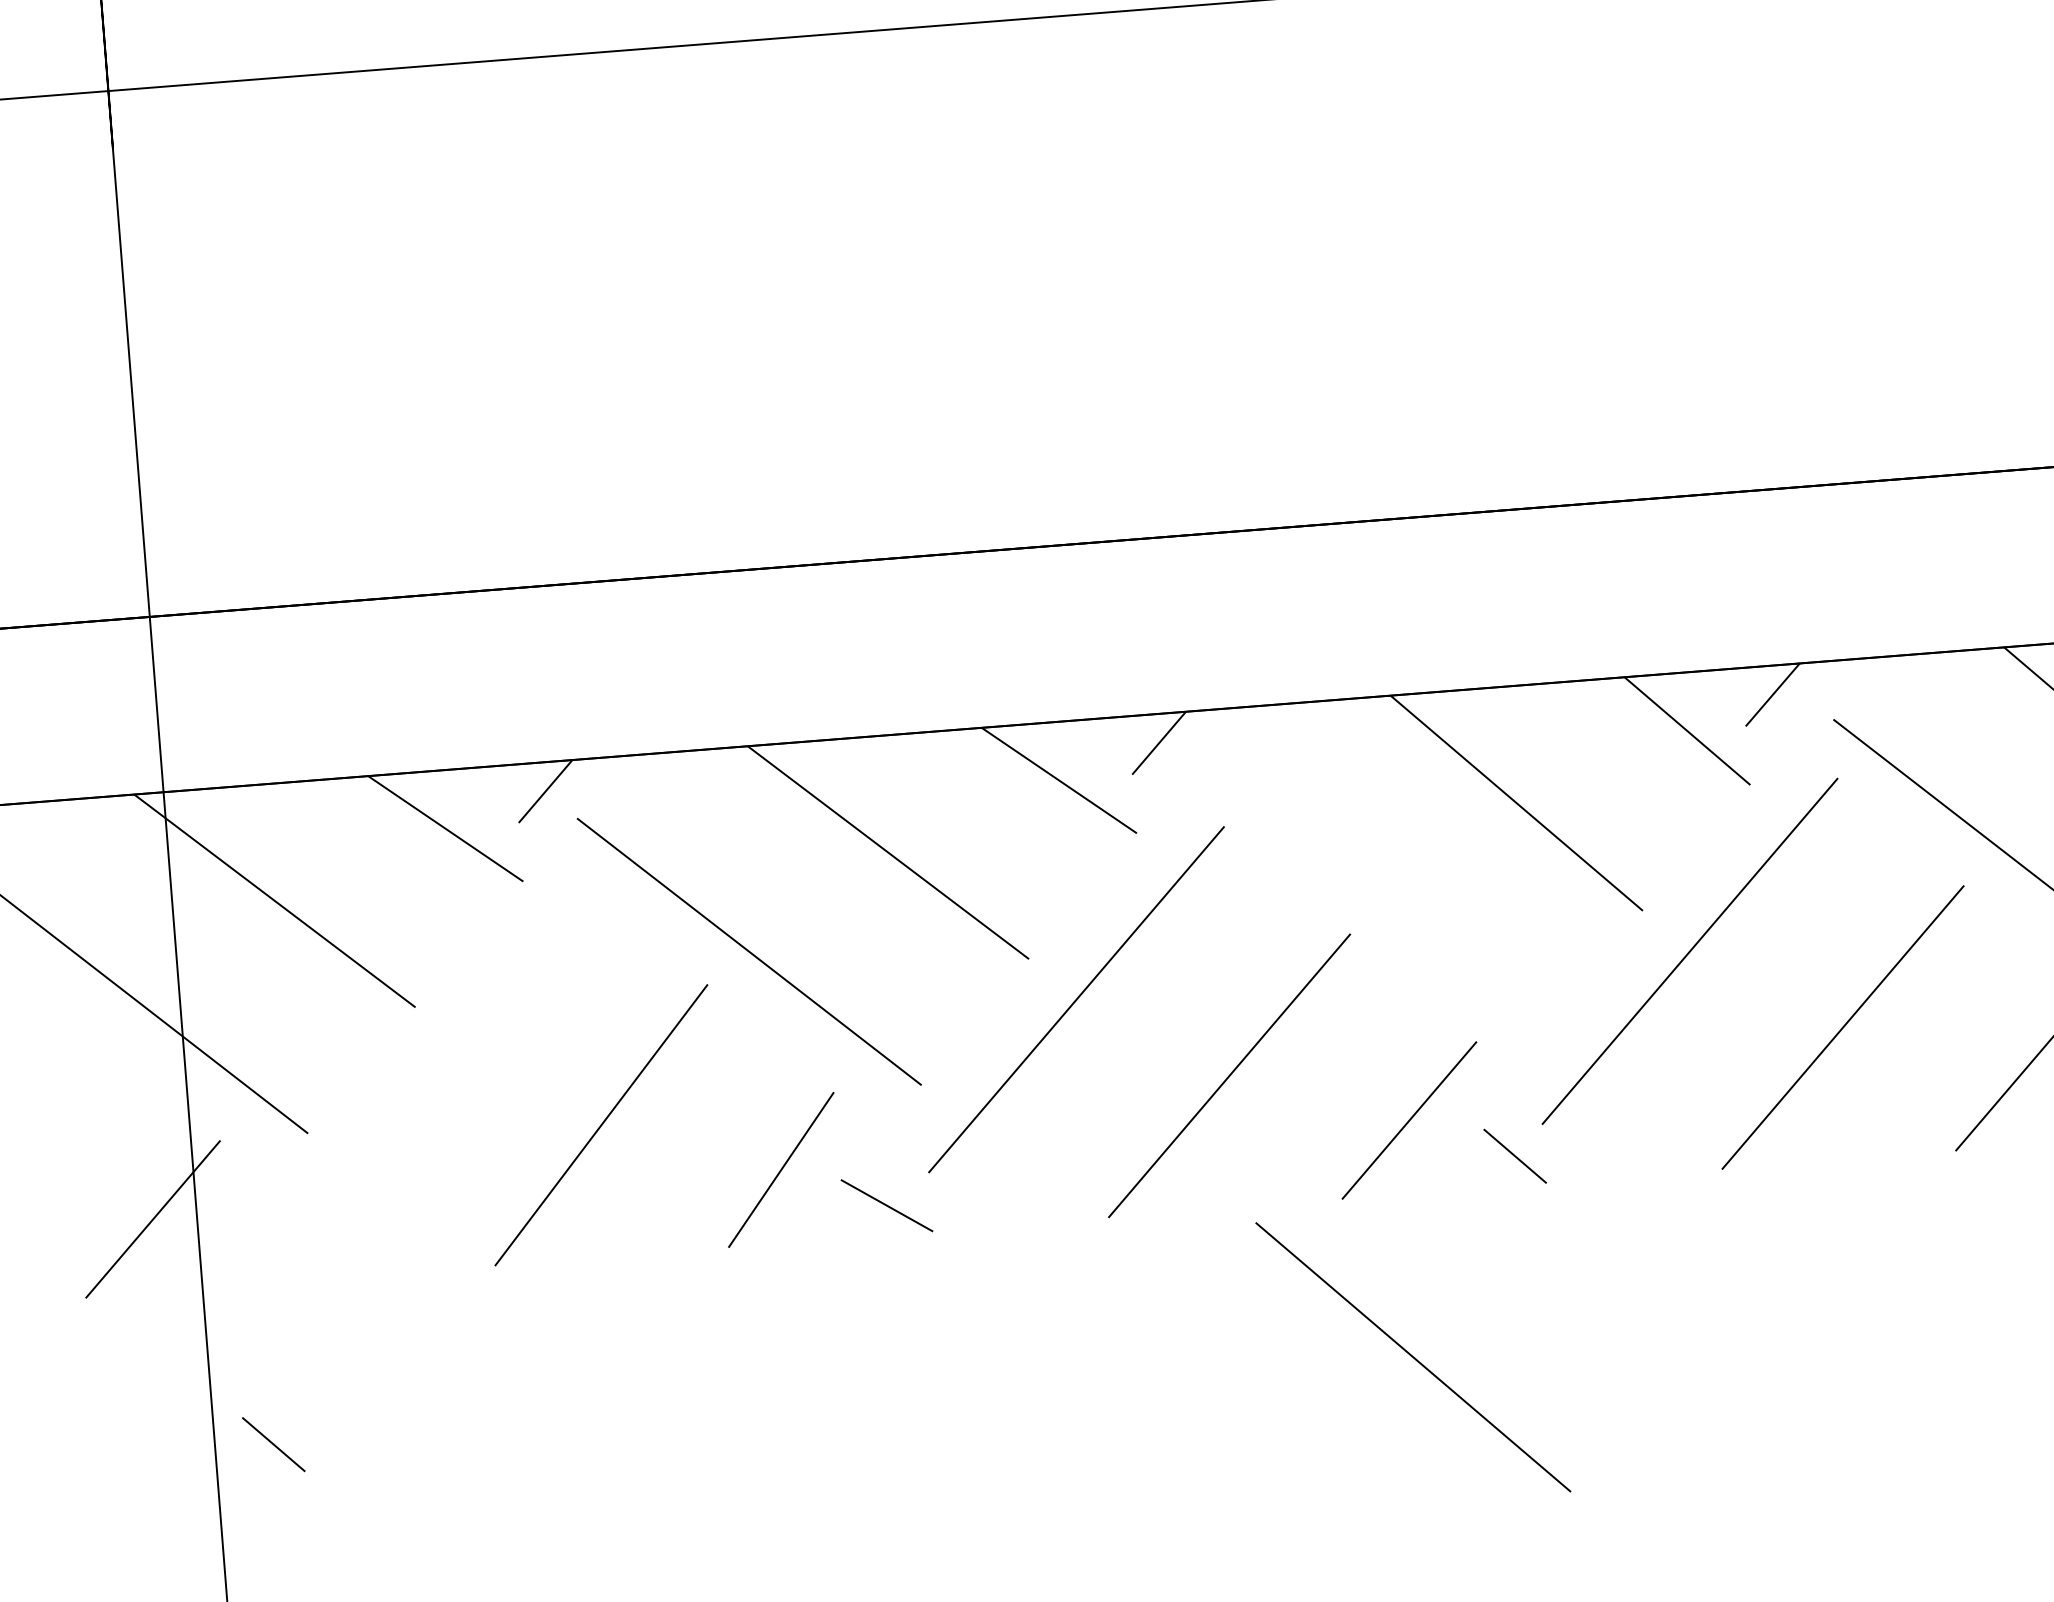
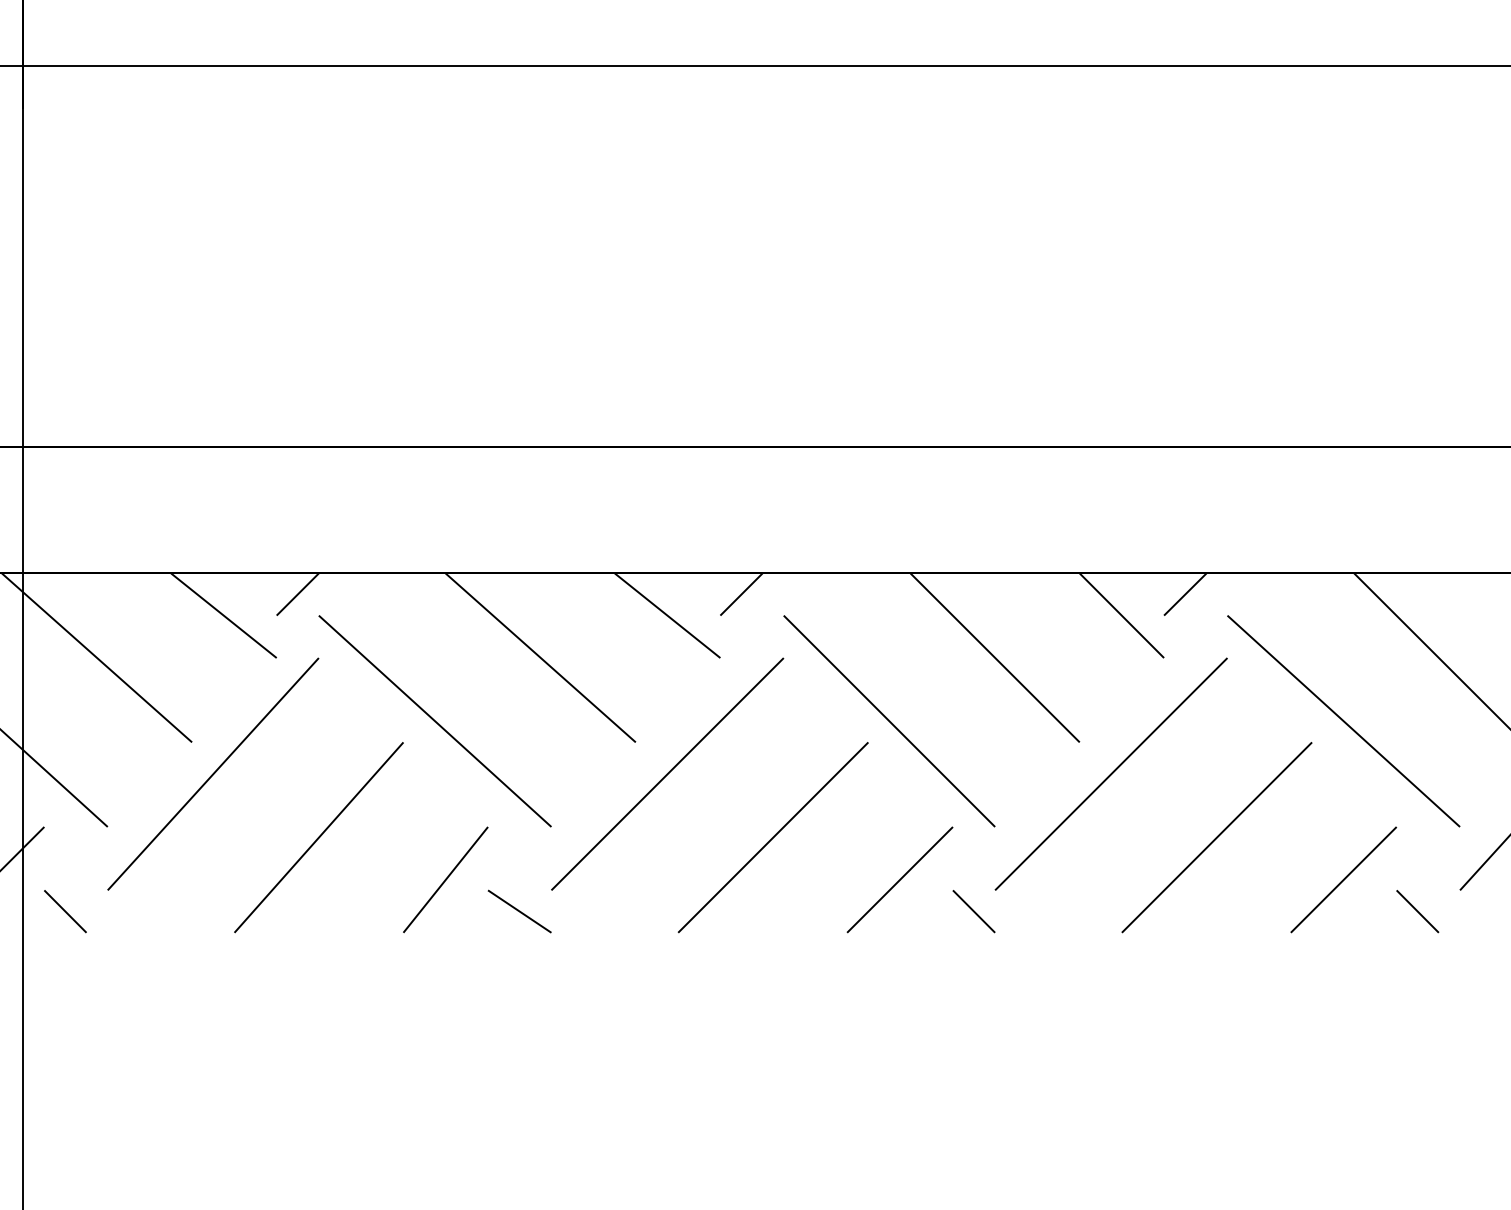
line: (448, 1048) -> (213, 773), added
line: (1413, 1357) -> (889, 721), moved
line: (273, 1444) -> (65, 911), moved

